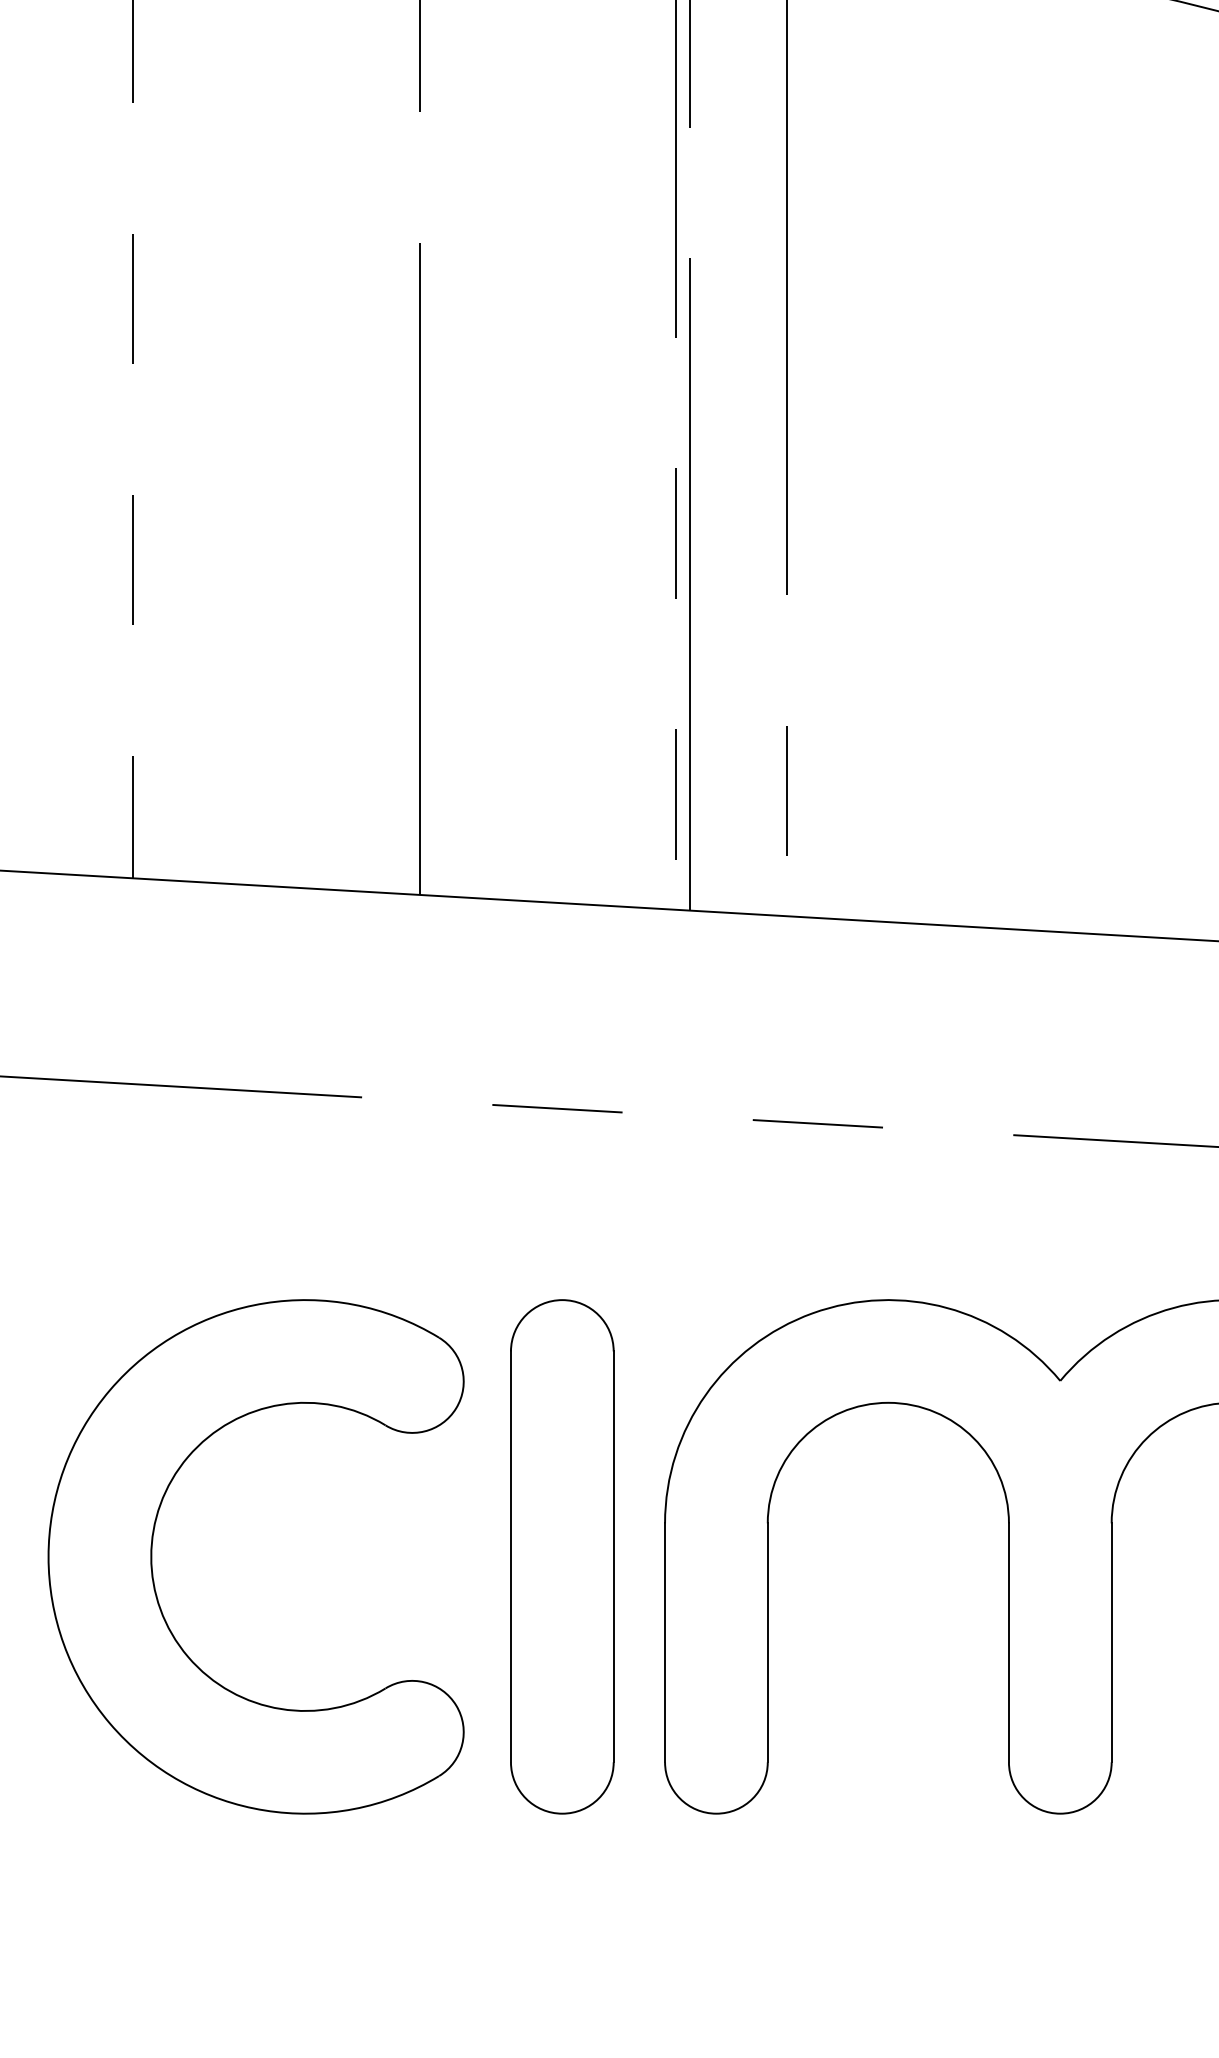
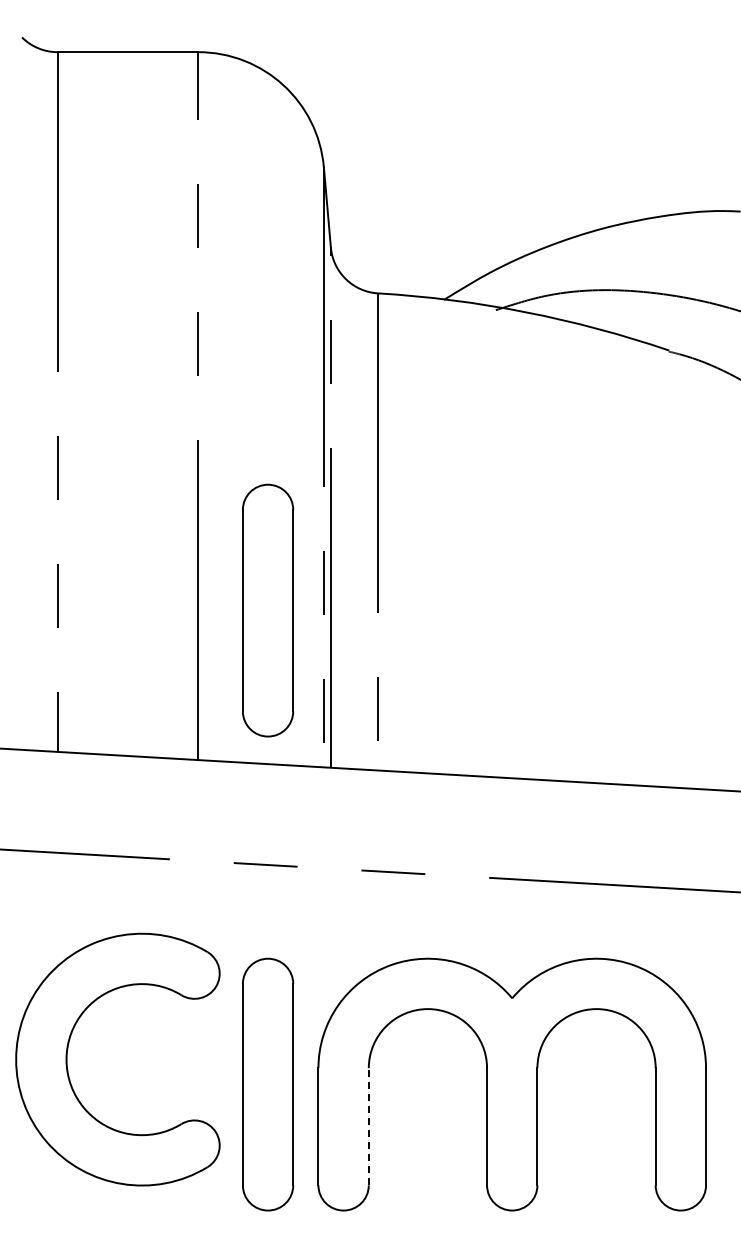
part: (563, 589) -> (268, 610), added
part: (153, 1556) -> (67, 1059), moved
line: (767, 1642) -> (368, 1126), solid -> dashed

